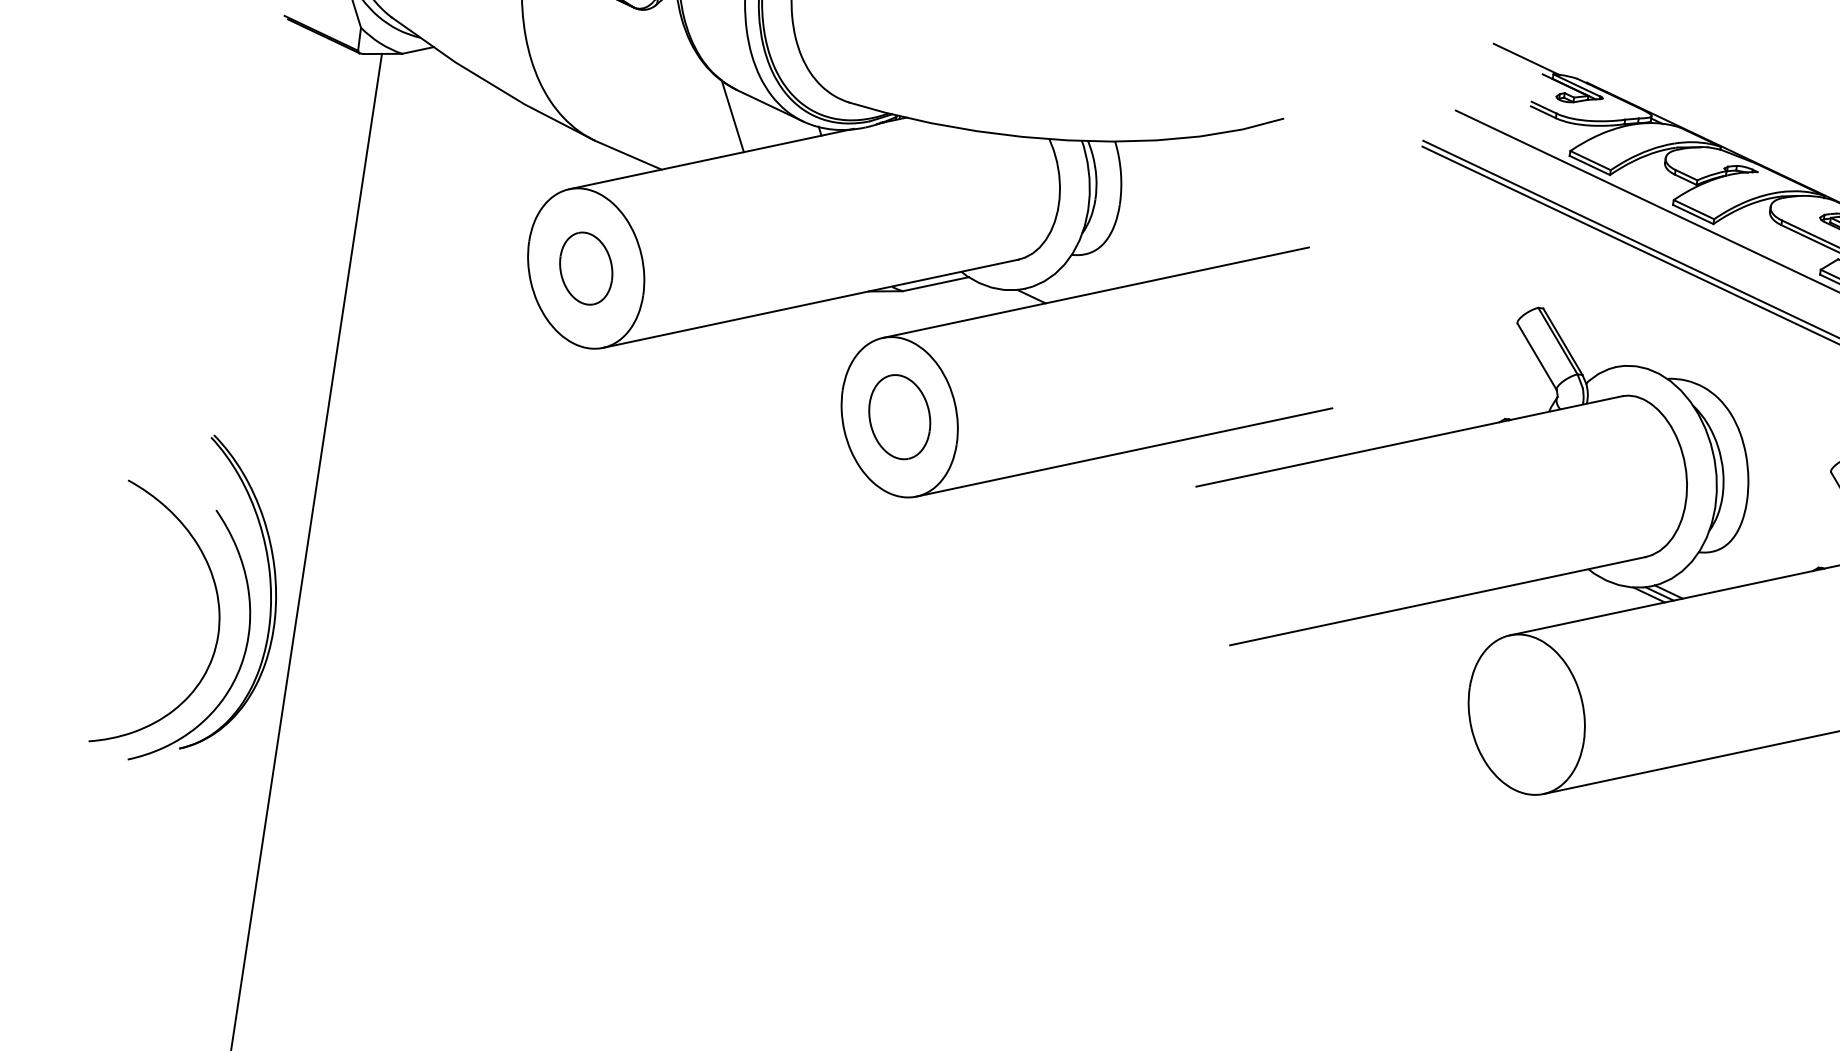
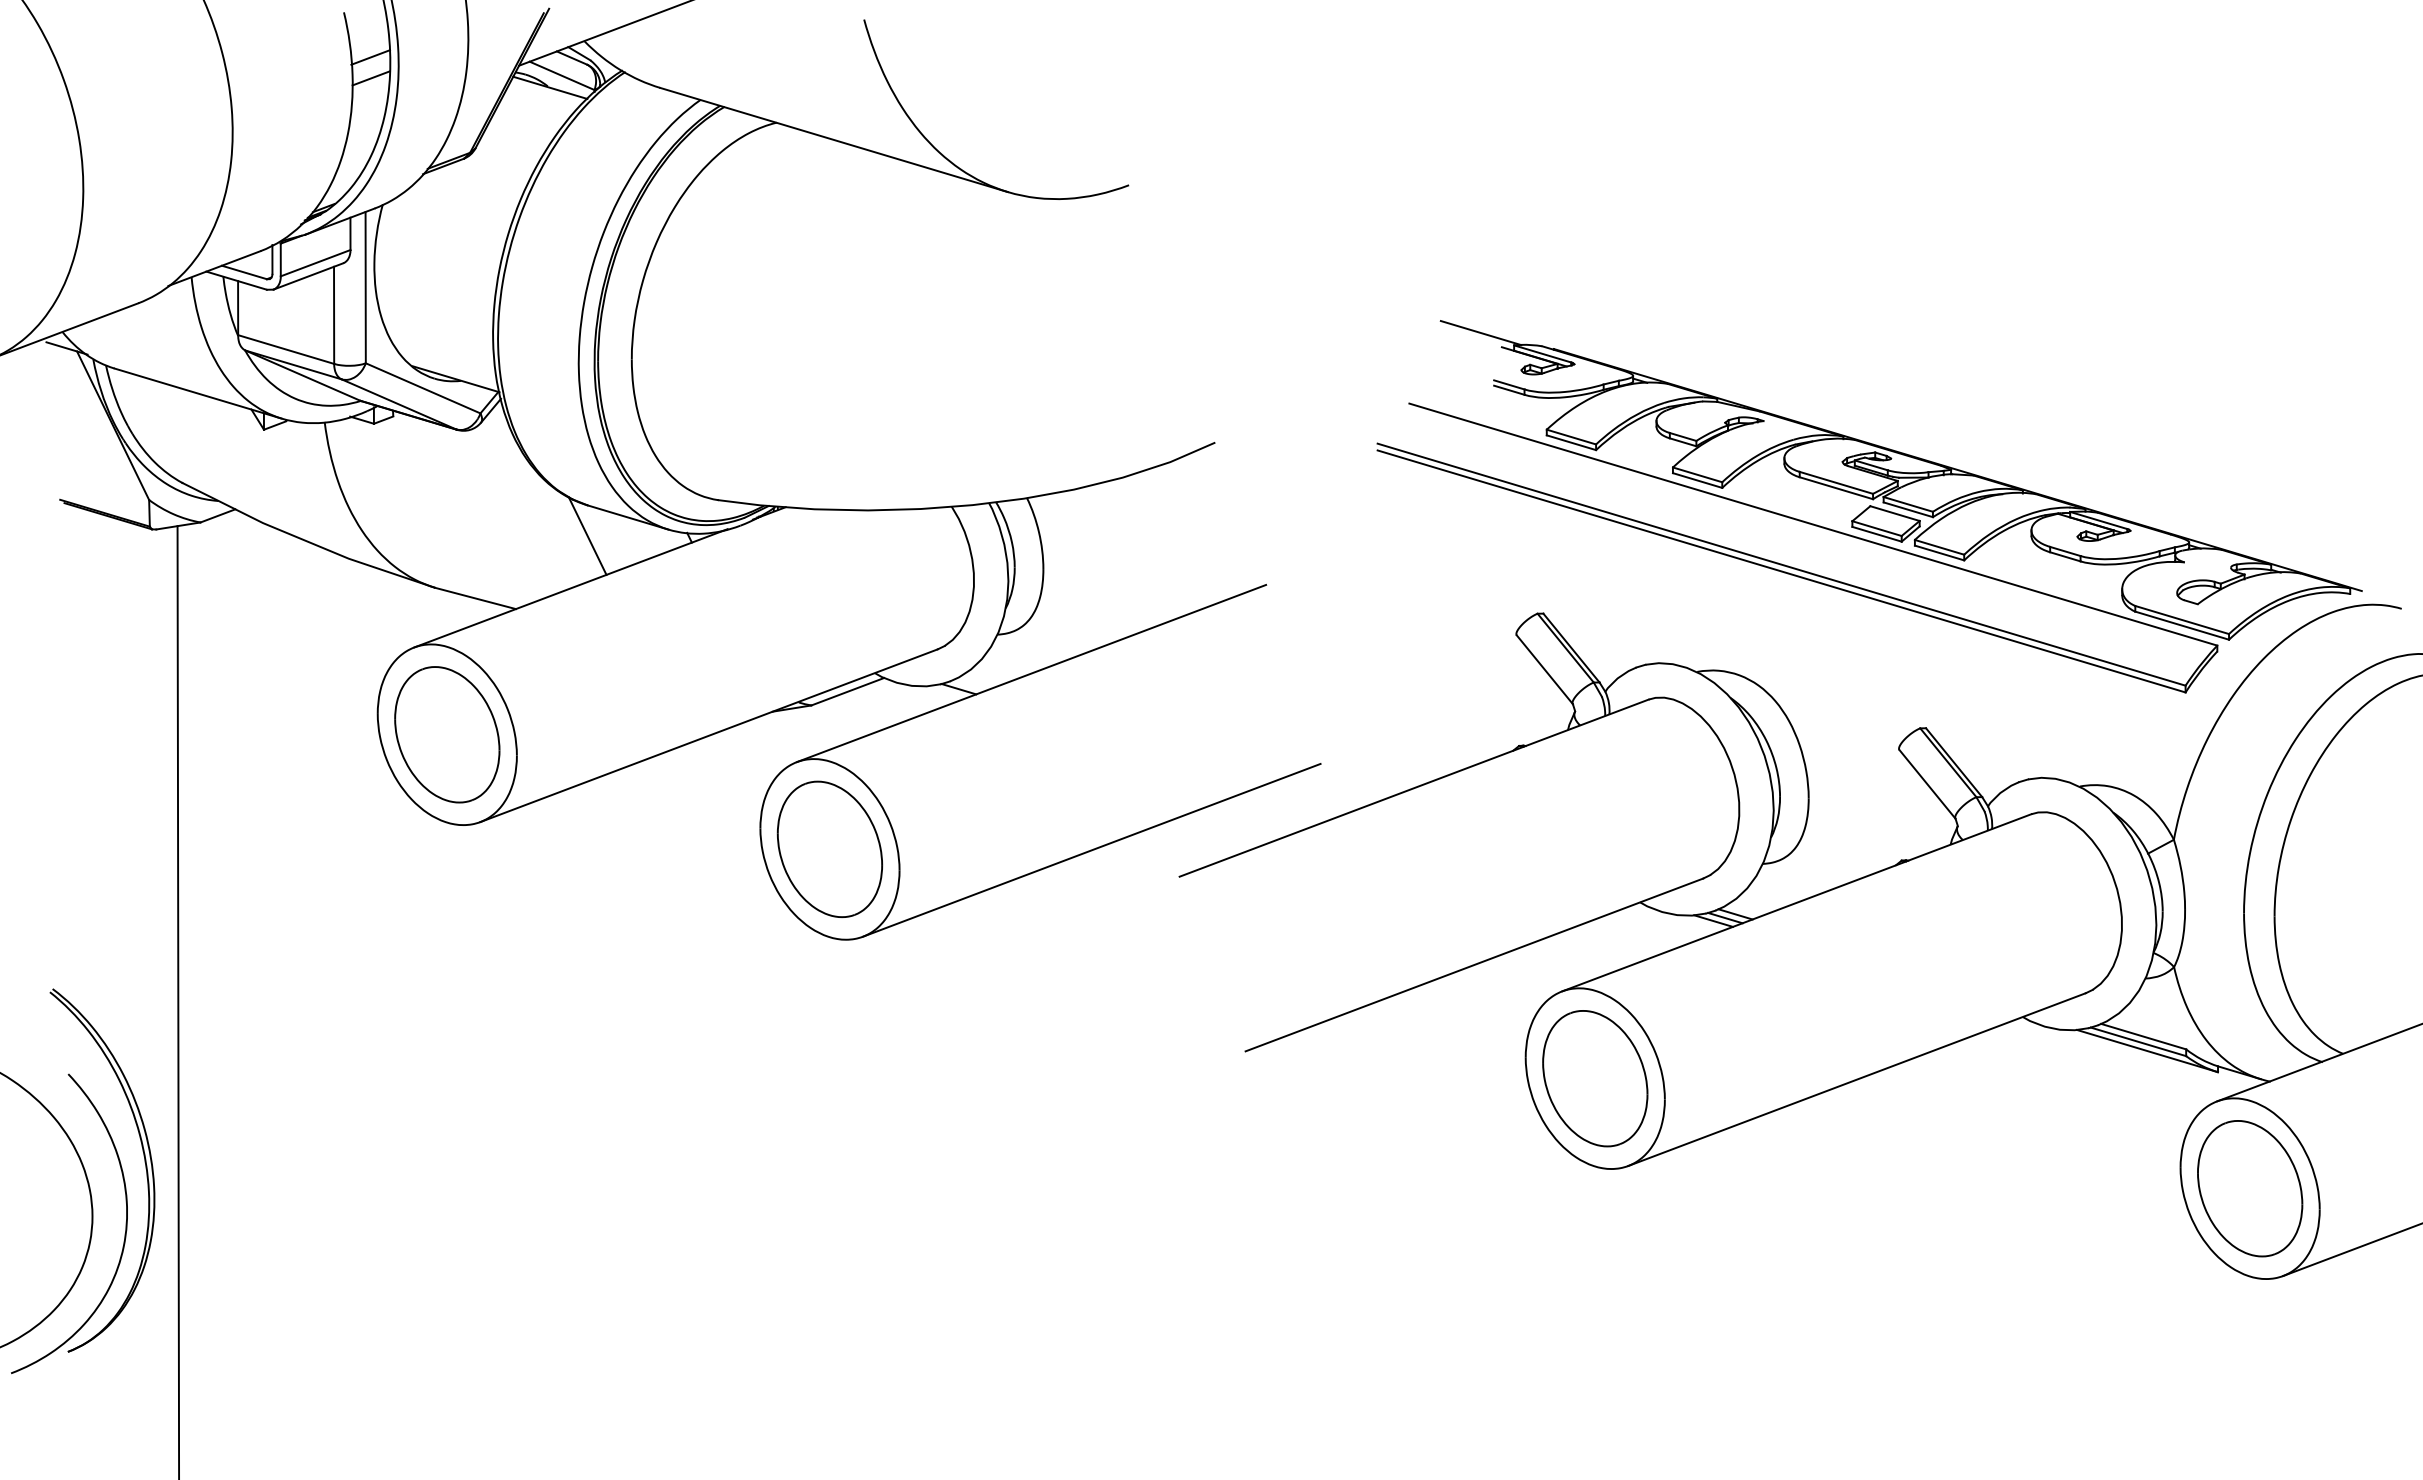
part: (586, 268) -> (447, 734), size x1.67
part: (899, 416) -> (829, 848), size x1.43
part: (1526, 714) -> (1595, 1078), added

